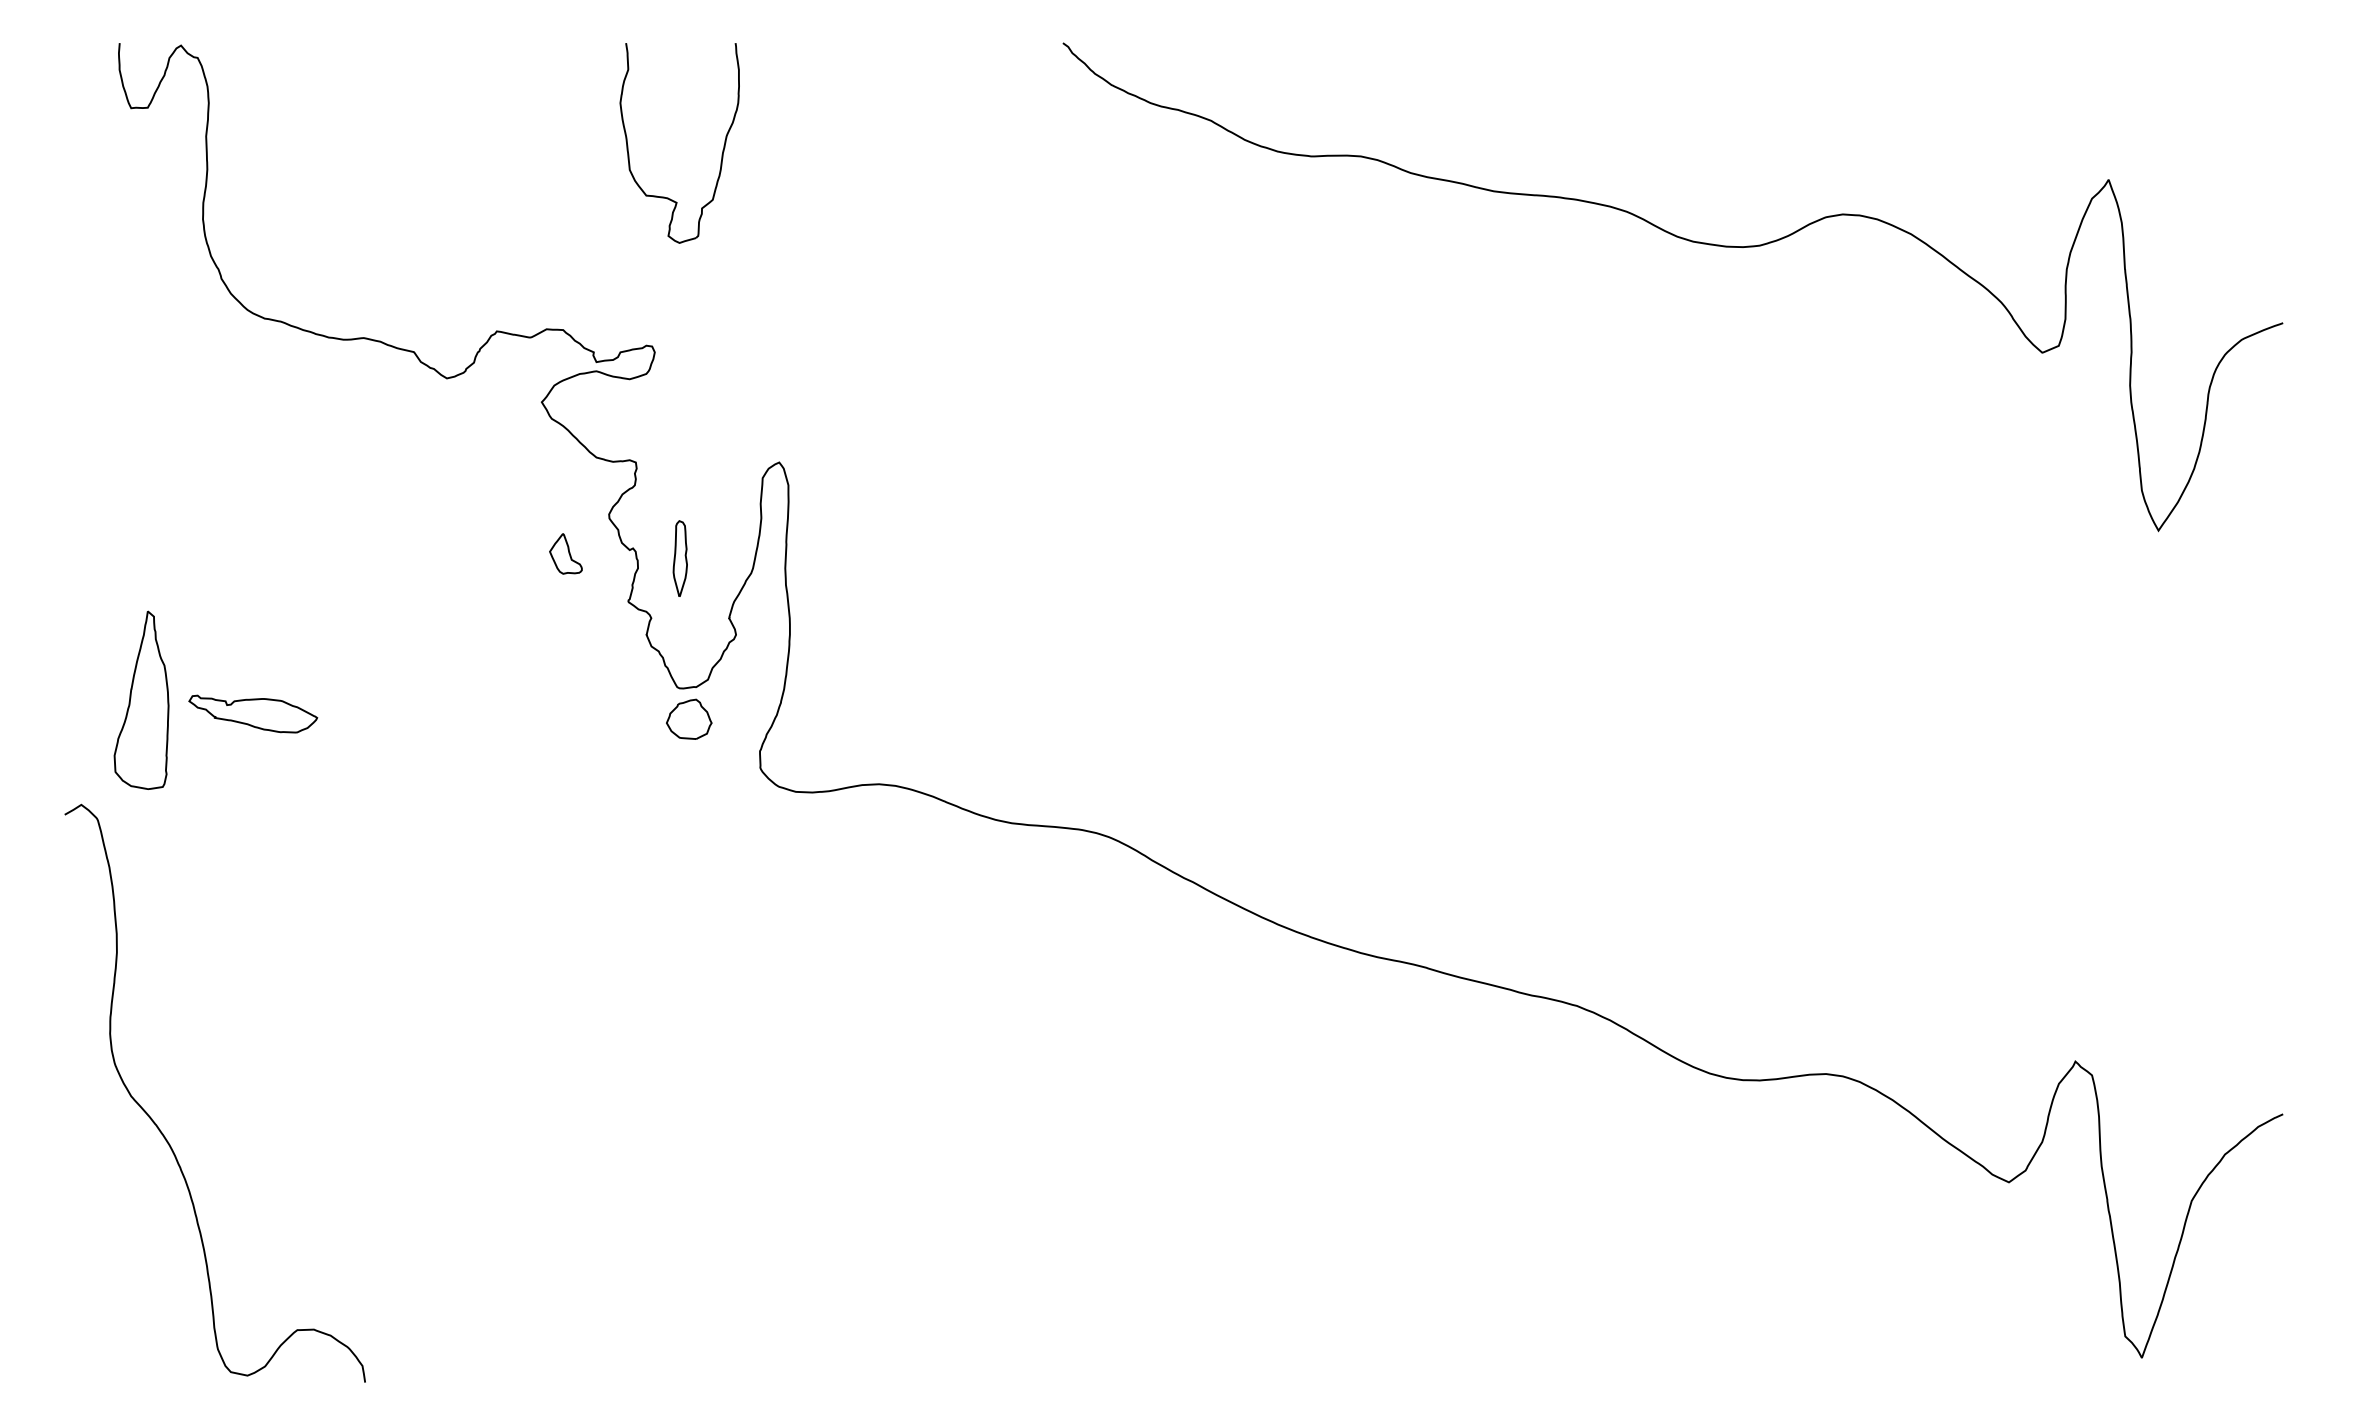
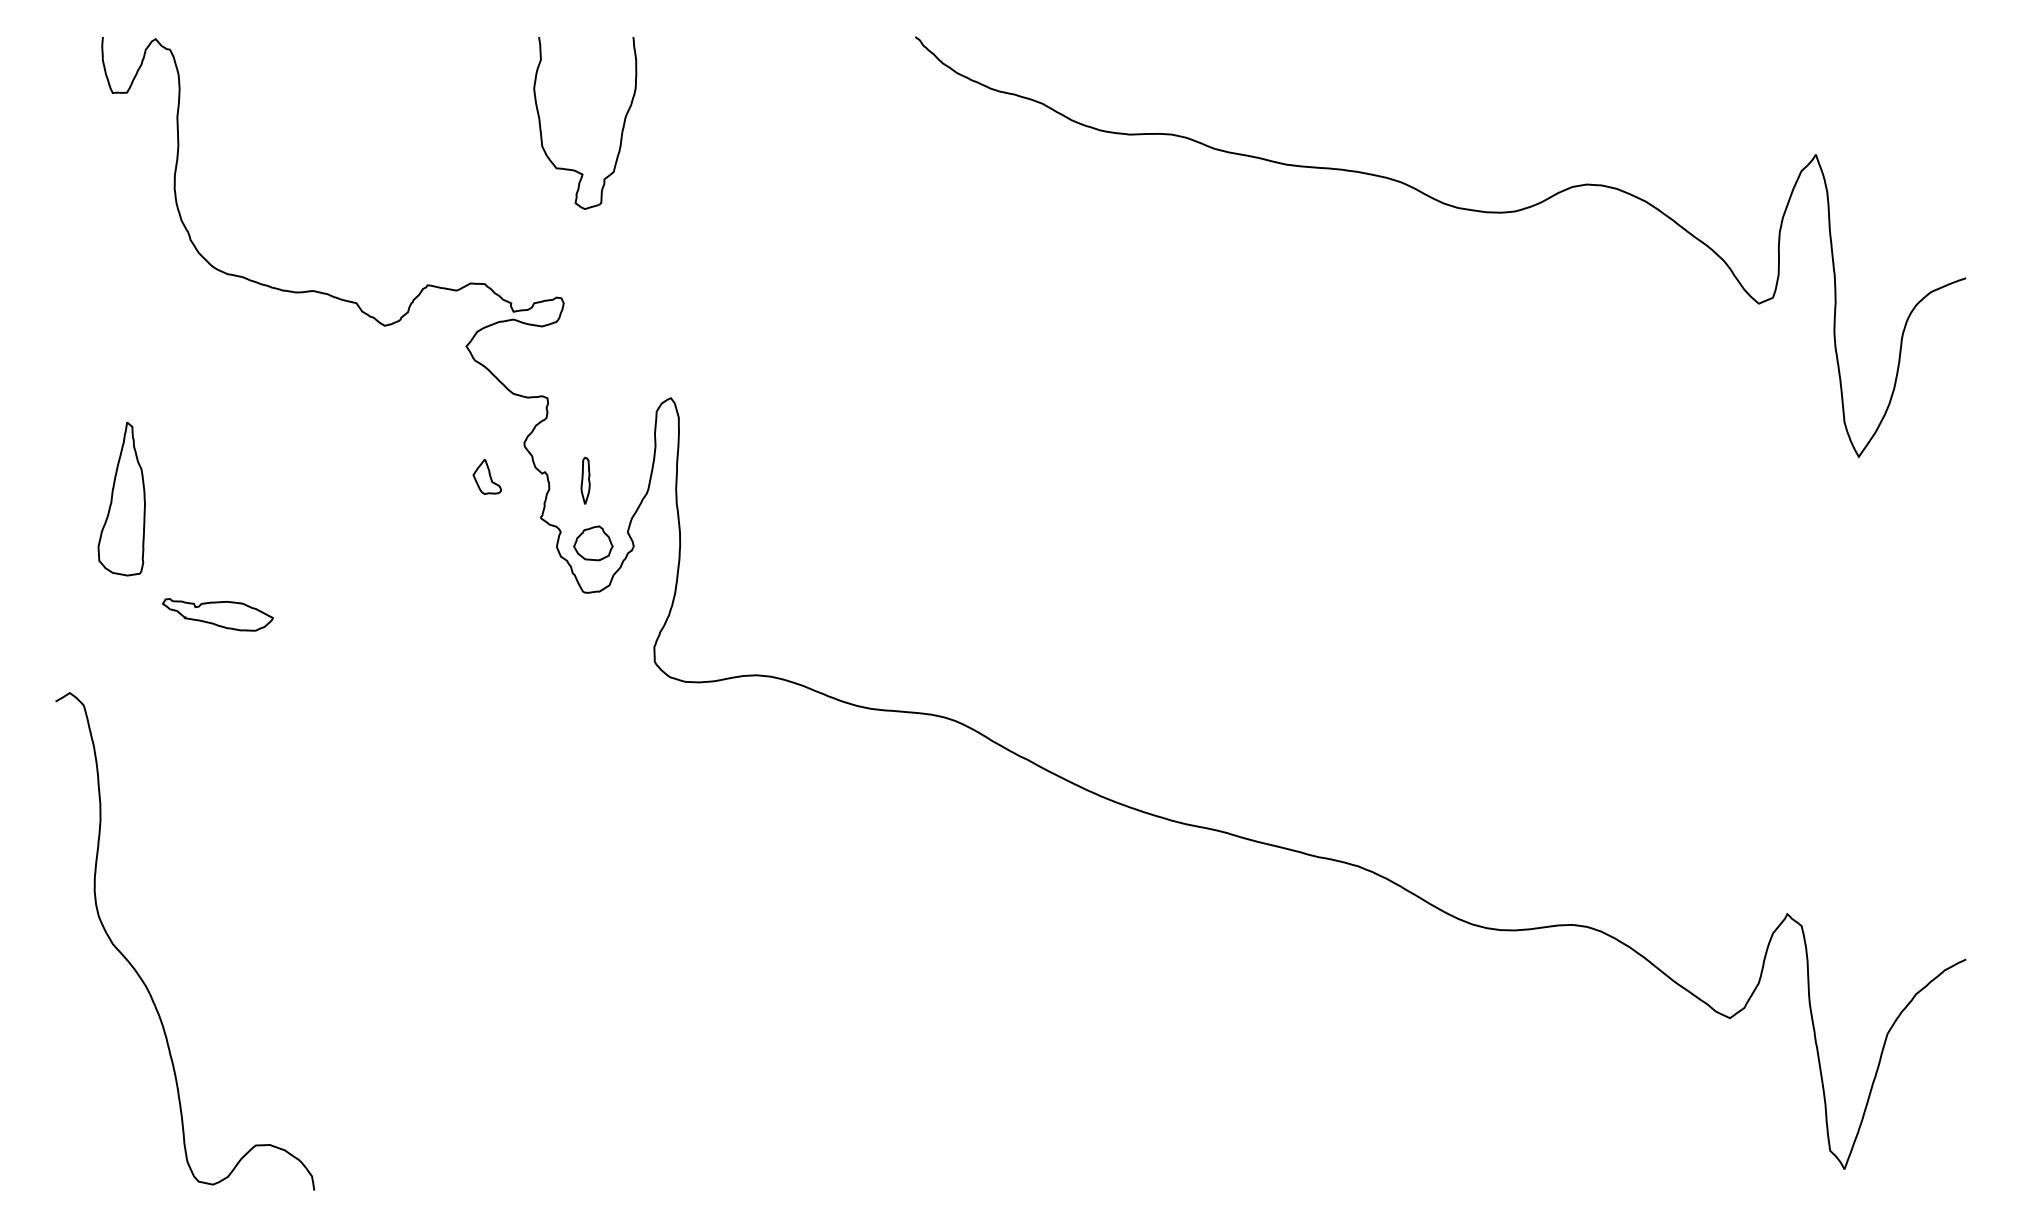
part: (680, 558) -> (585, 480), size x0.71
part: (141, 699) -> (121, 498), moved
part: (689, 719) -> (593, 543), moved

